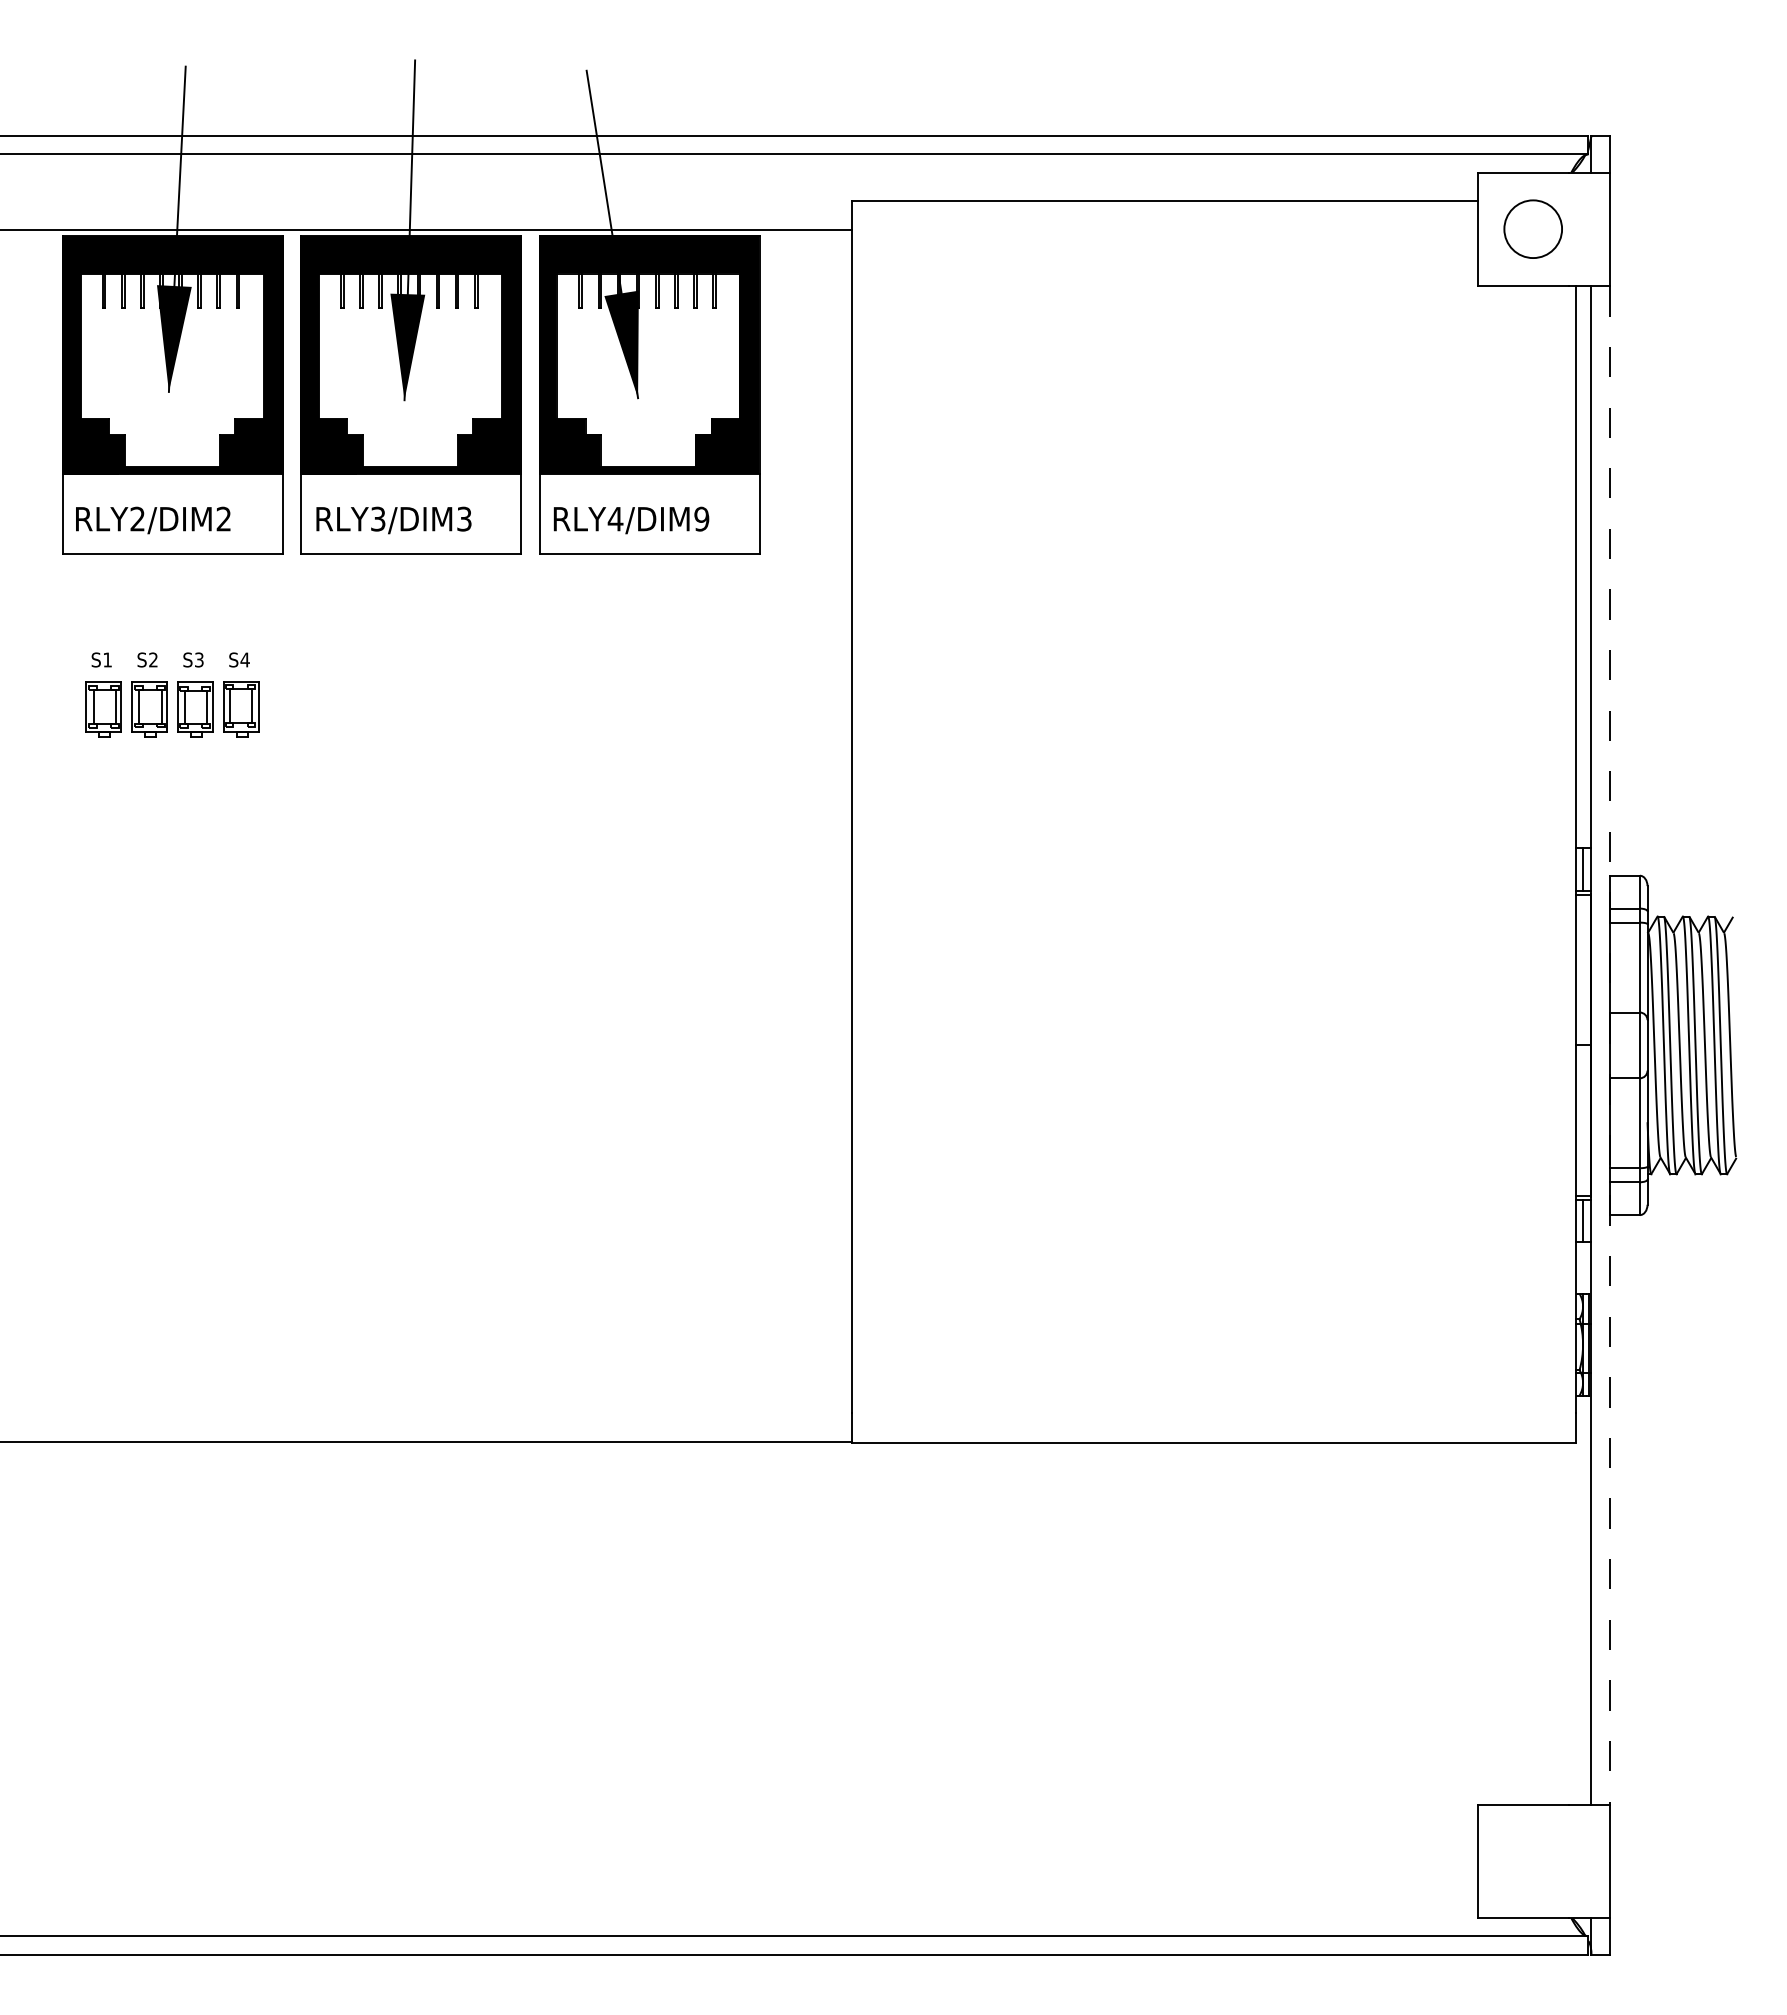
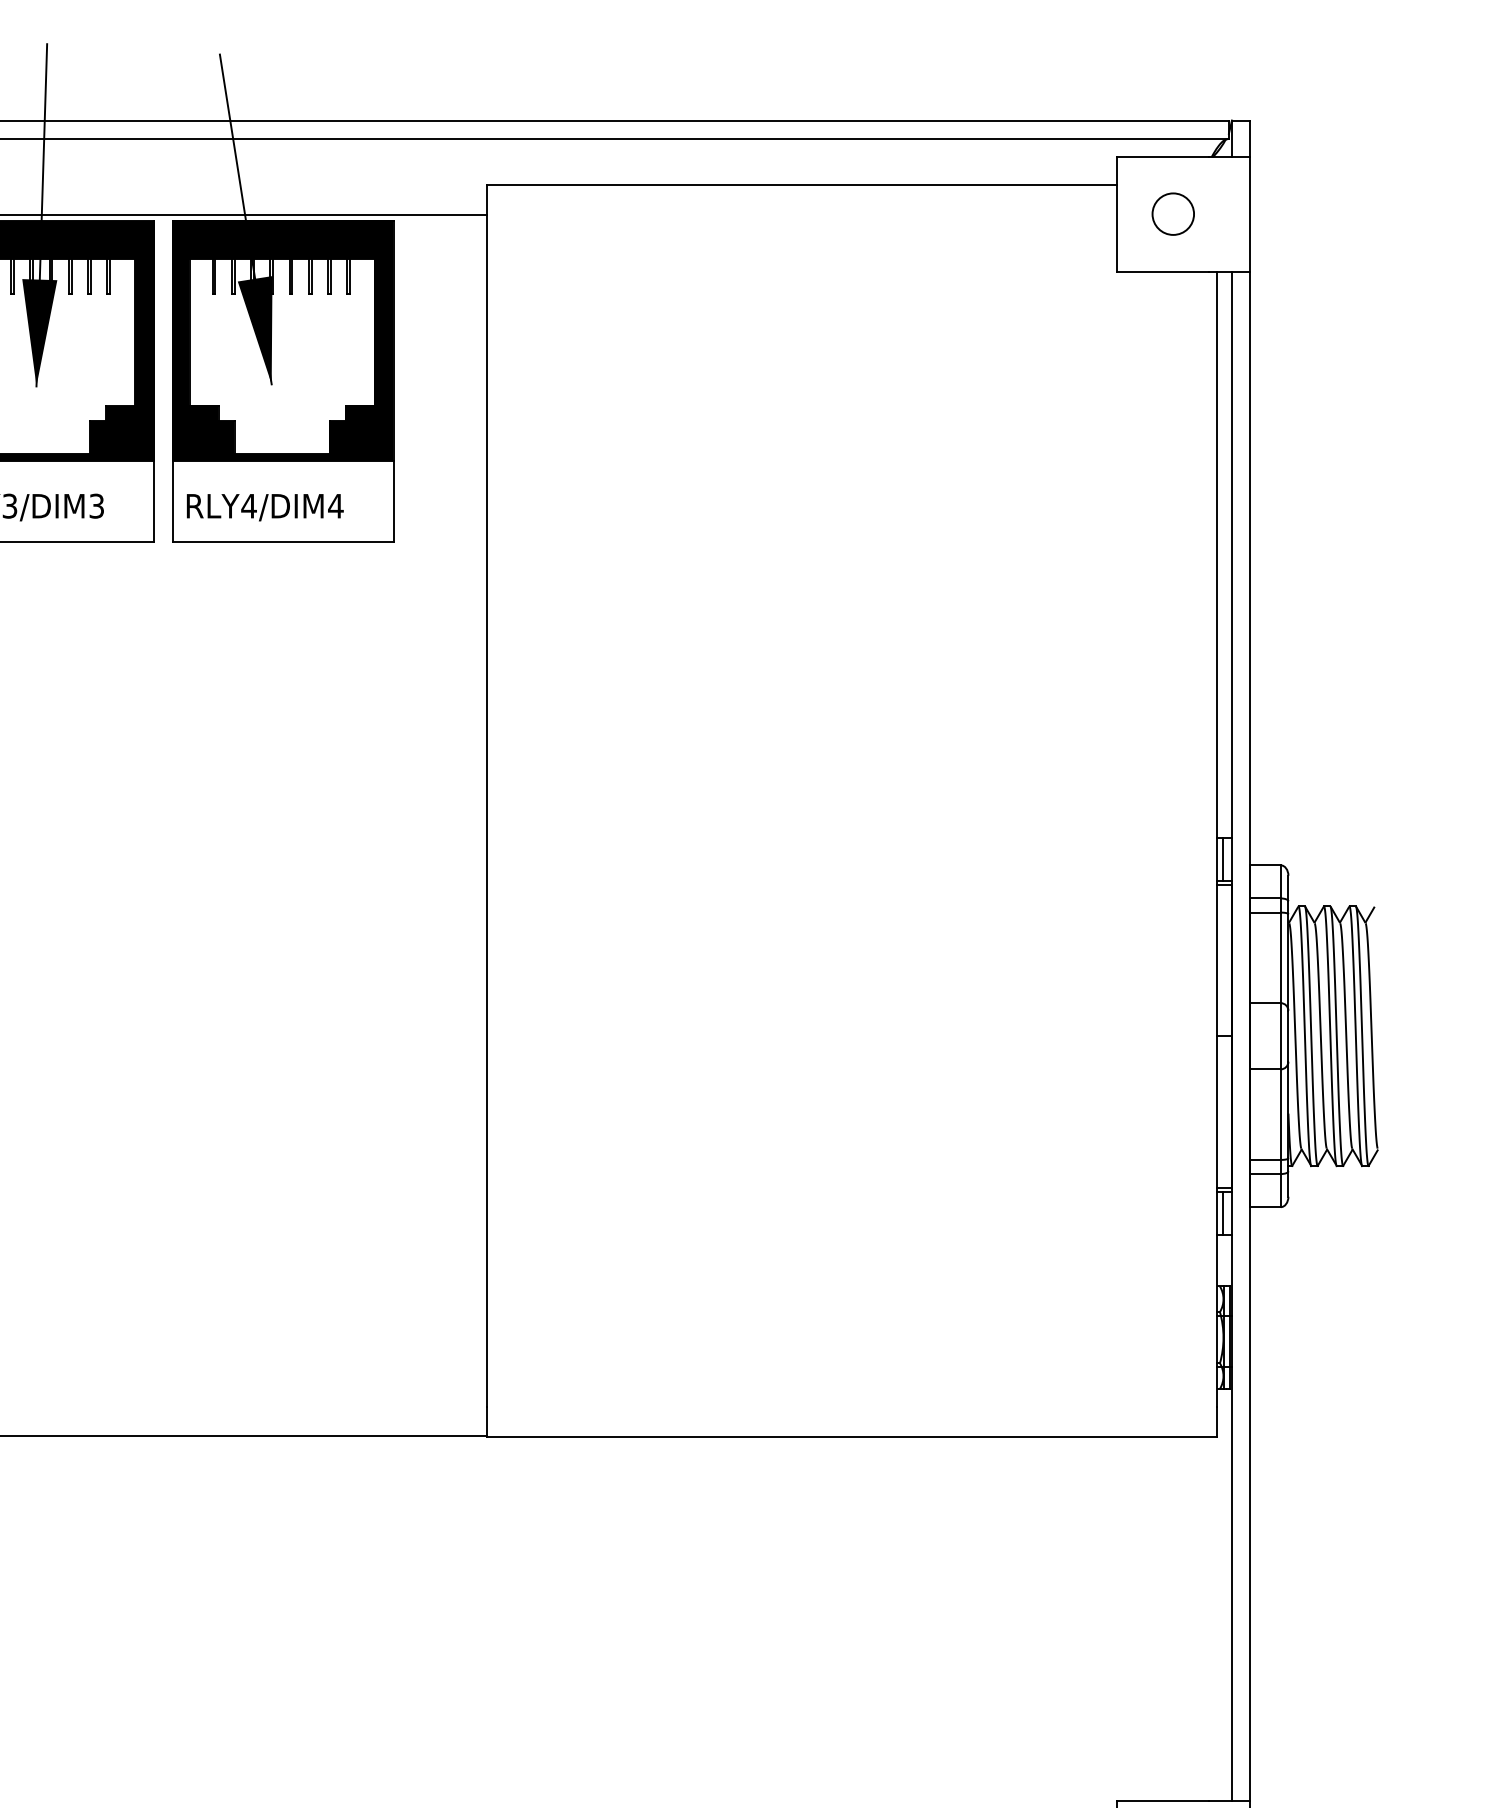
circle: (1532, 228) -> (1172, 213), size x0.71
text: (701, 518) -> (335, 505), RLY4/DIM9 -> RLY4/DIM4
line: (1609, 1045) -> (1250, 1036), dashed -> solid

